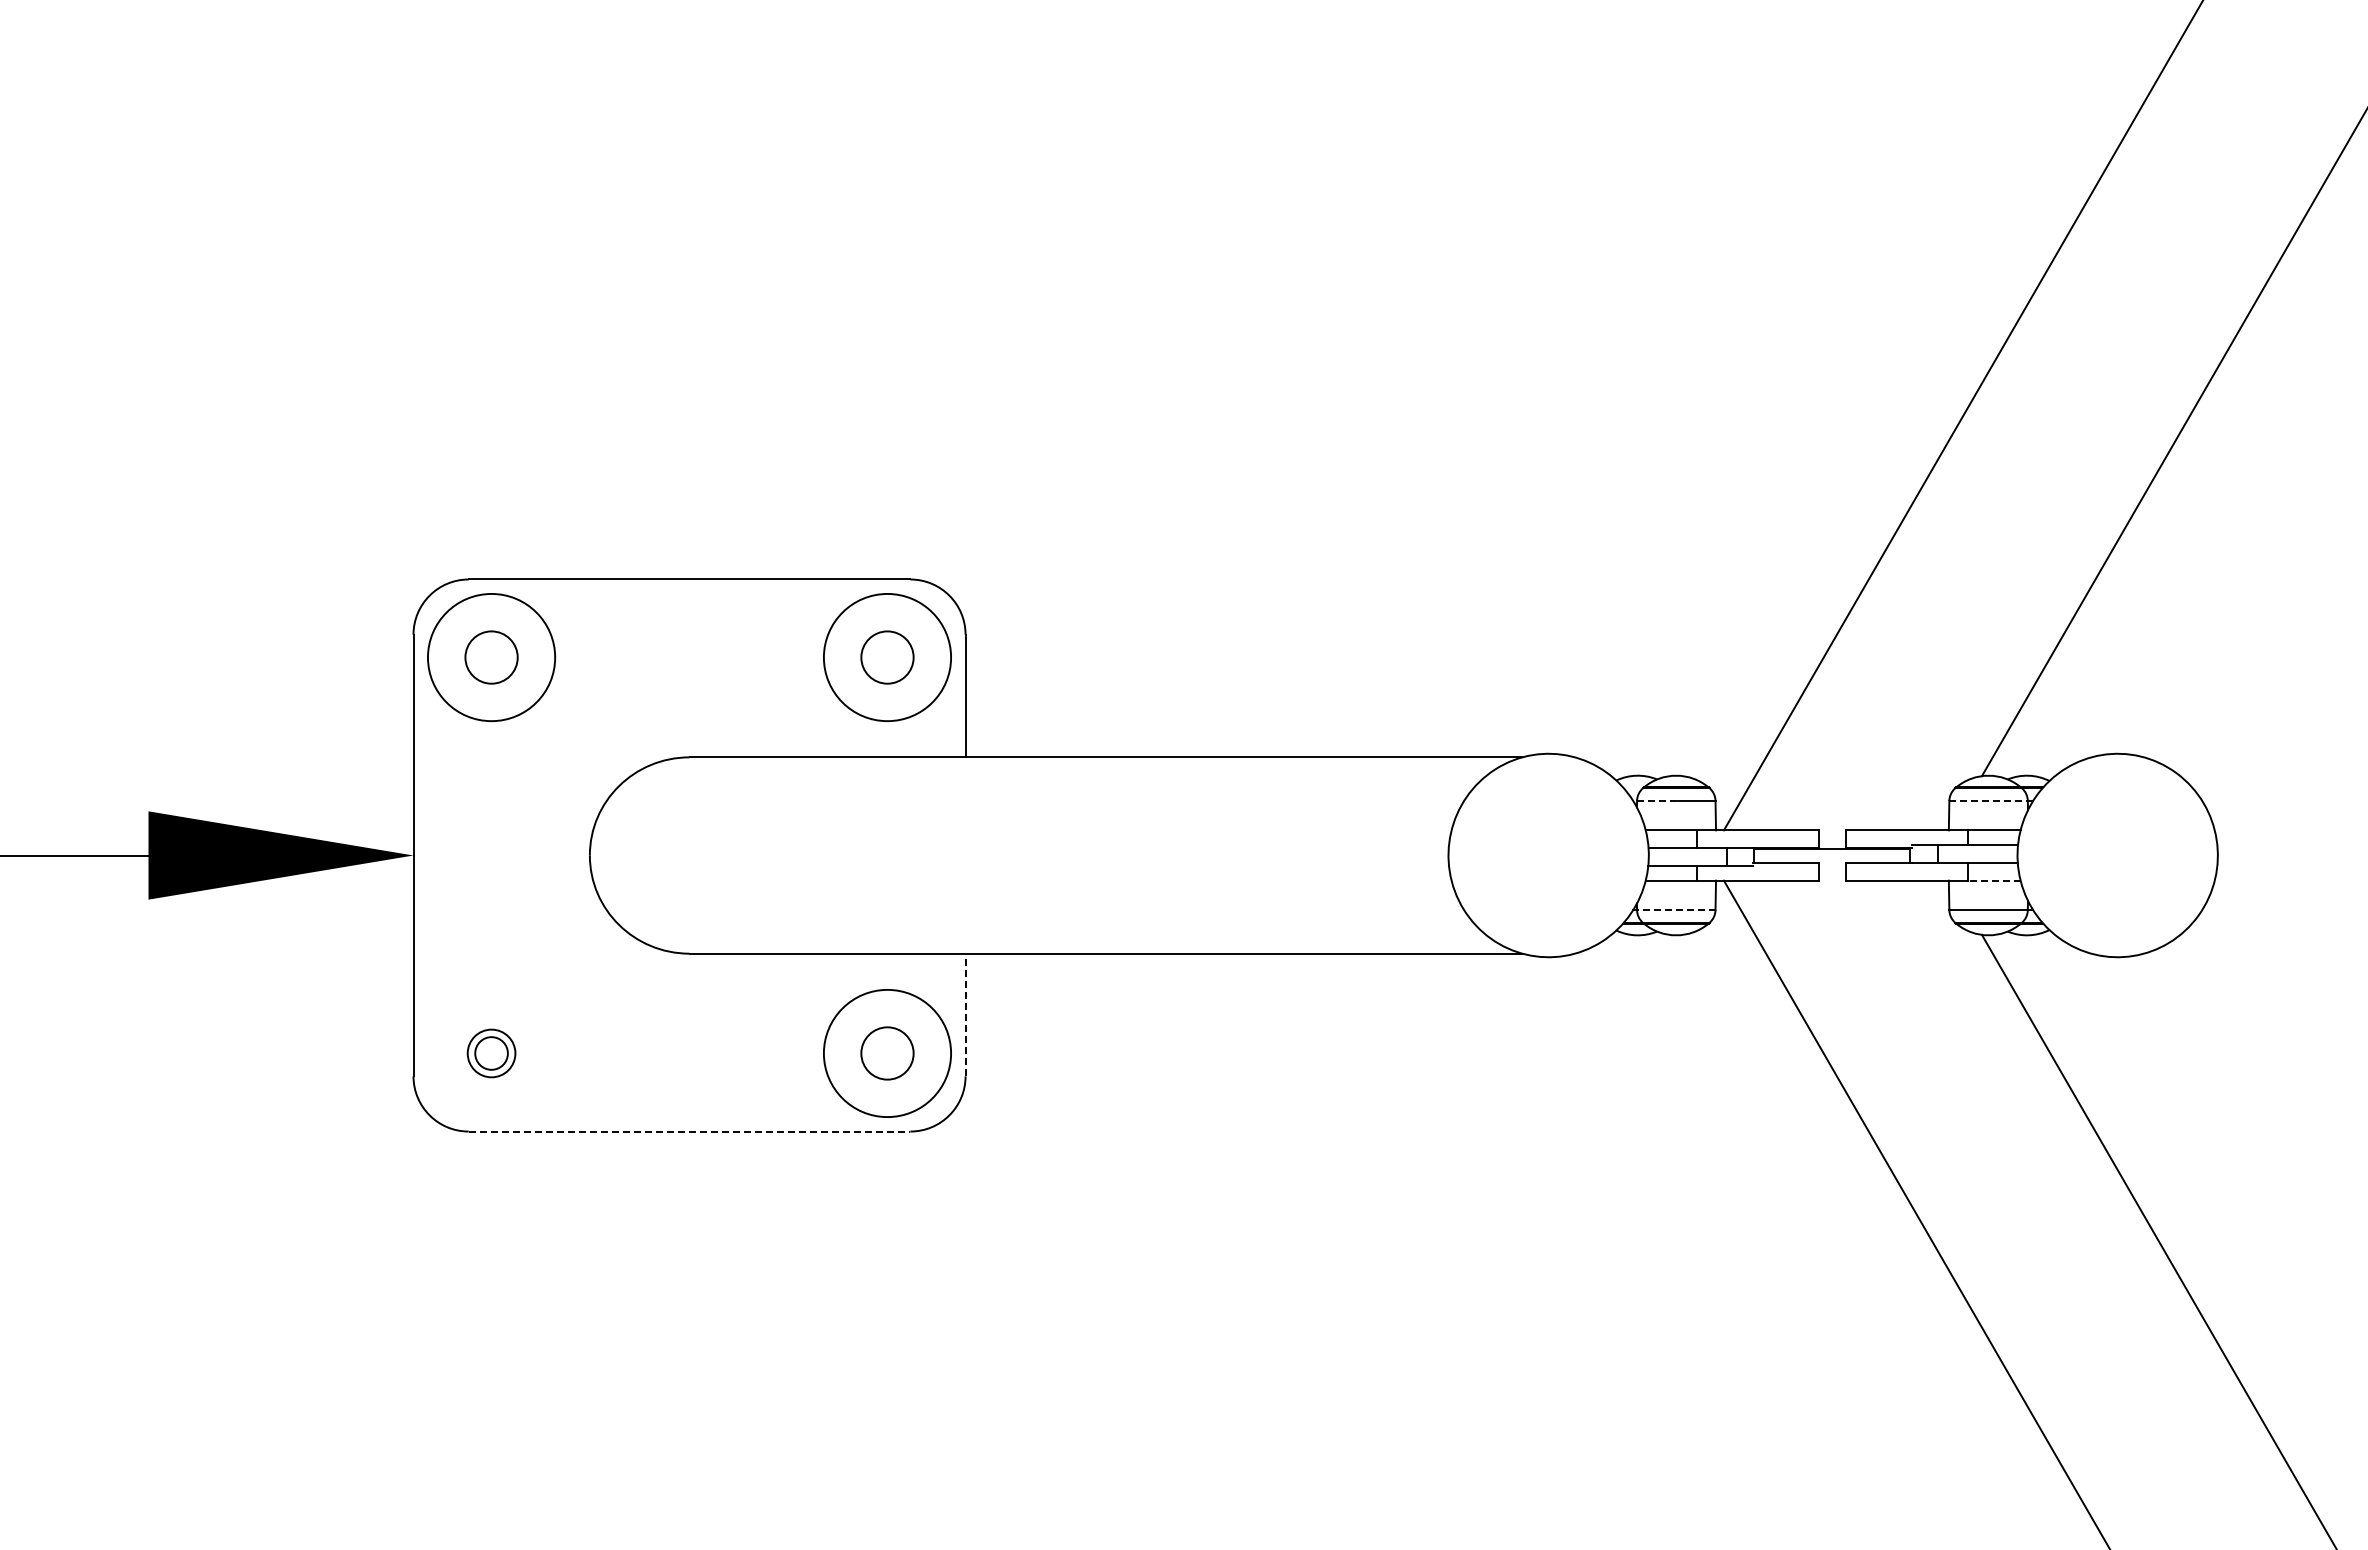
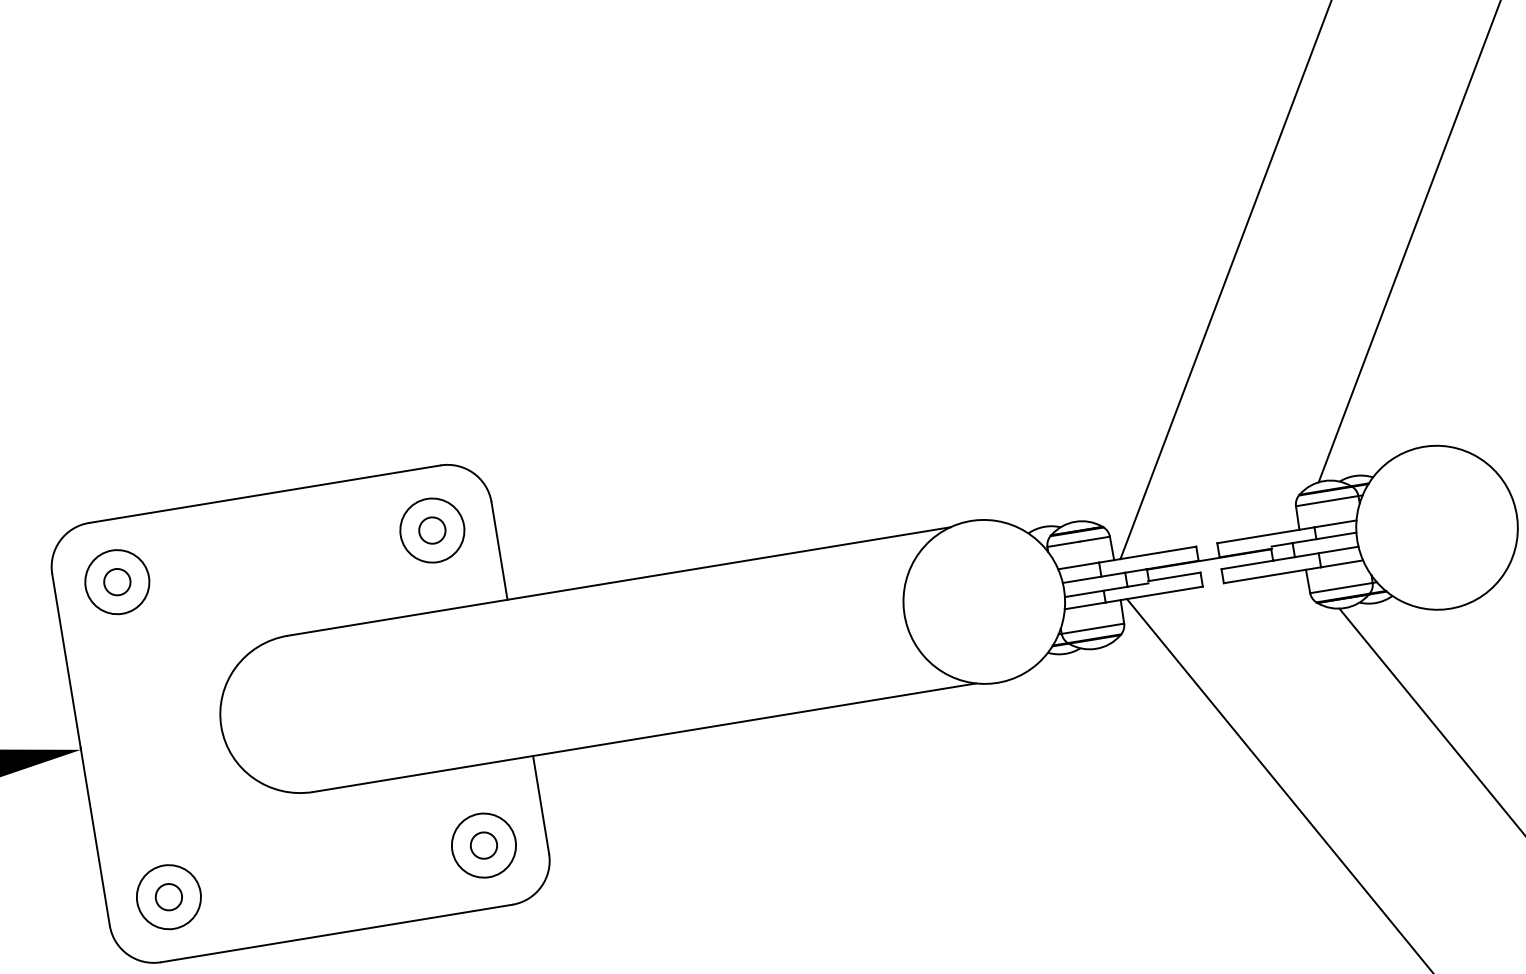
circle: (491, 657) -> (117, 582), size x0.62
circle: (491, 657) -> (117, 582), size x0.62
circle: (887, 657) -> (432, 530), size x0.62
circle: (887, 657) -> (432, 530), size x0.62
line: (1657, 800) -> (1063, 543), dashed -> solid
line: (1989, 800) -> (1327, 500), dashed -> solid
line: (1993, 880) -> (1341, 563), dashed -> solid
line: (1675, 910) -> (1092, 629), dashed -> solid
line: (965, 1014) -> (540, 804), dashed -> solid
circle: (491, 1053) -> (168, 897), size x1.67
circle: (887, 1053) -> (483, 845), size x0.62
circle: (887, 1053) -> (483, 845), size x0.62
line: (689, 1131) -> (336, 933), dashed -> solid

